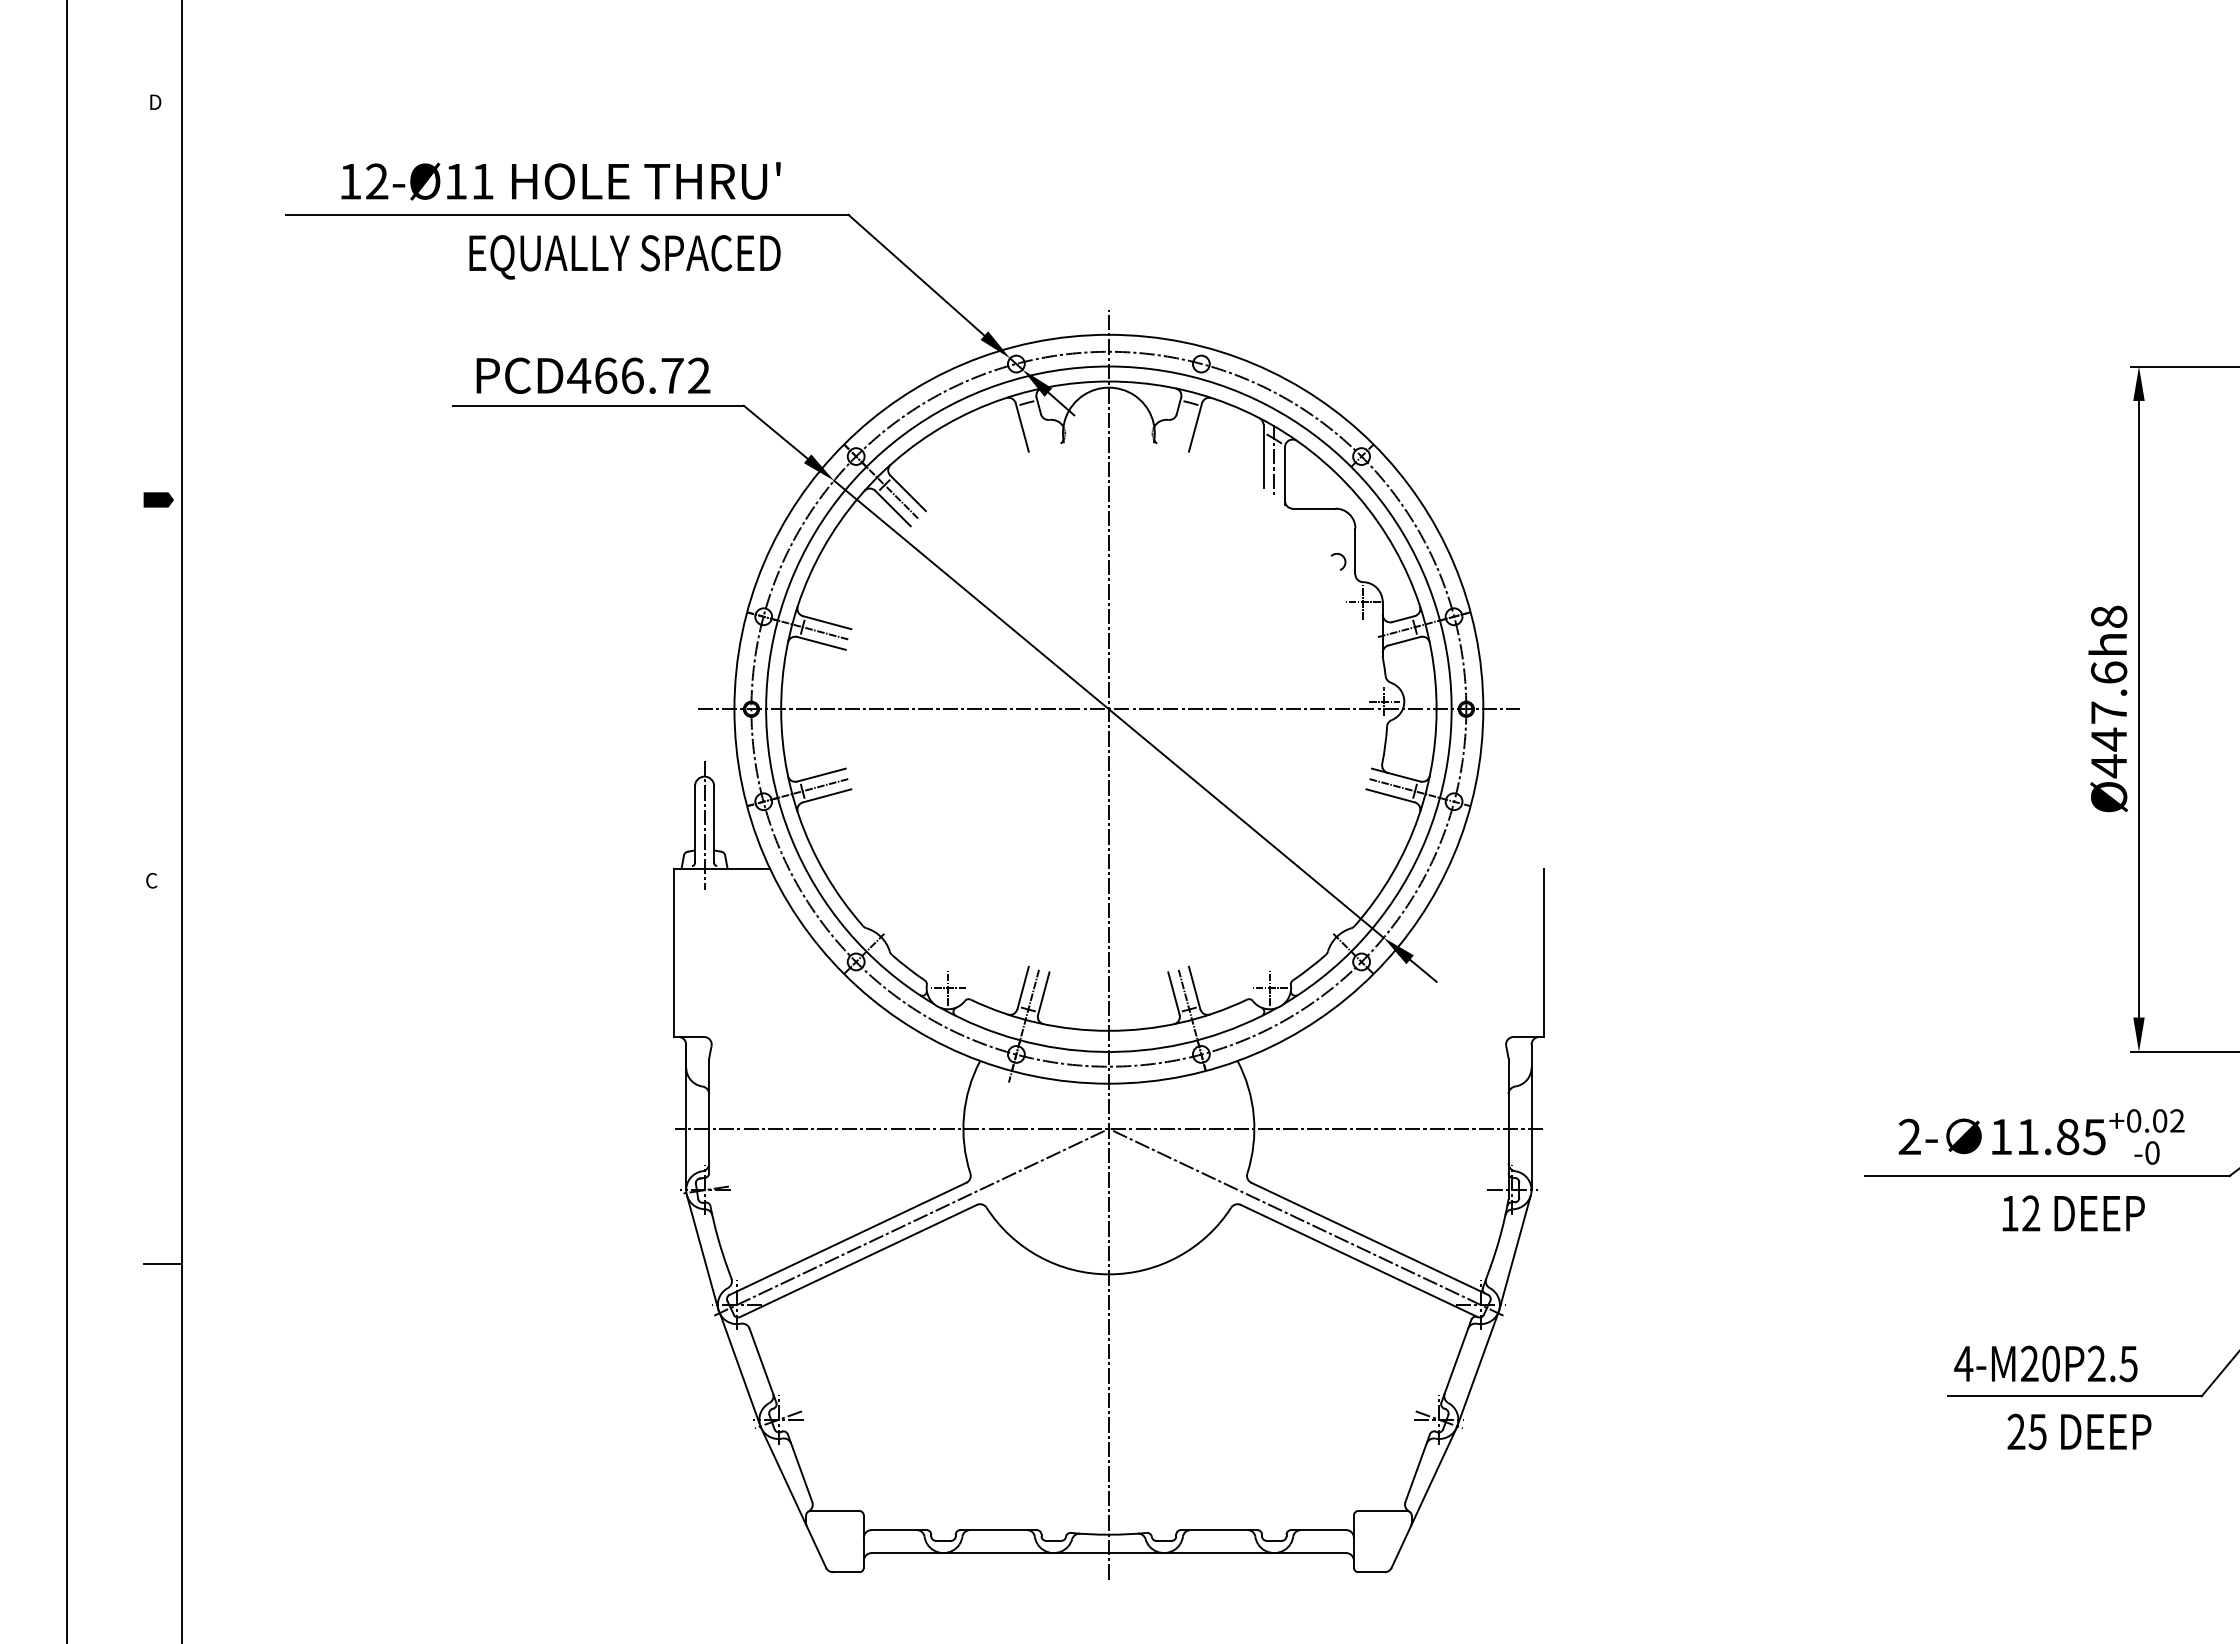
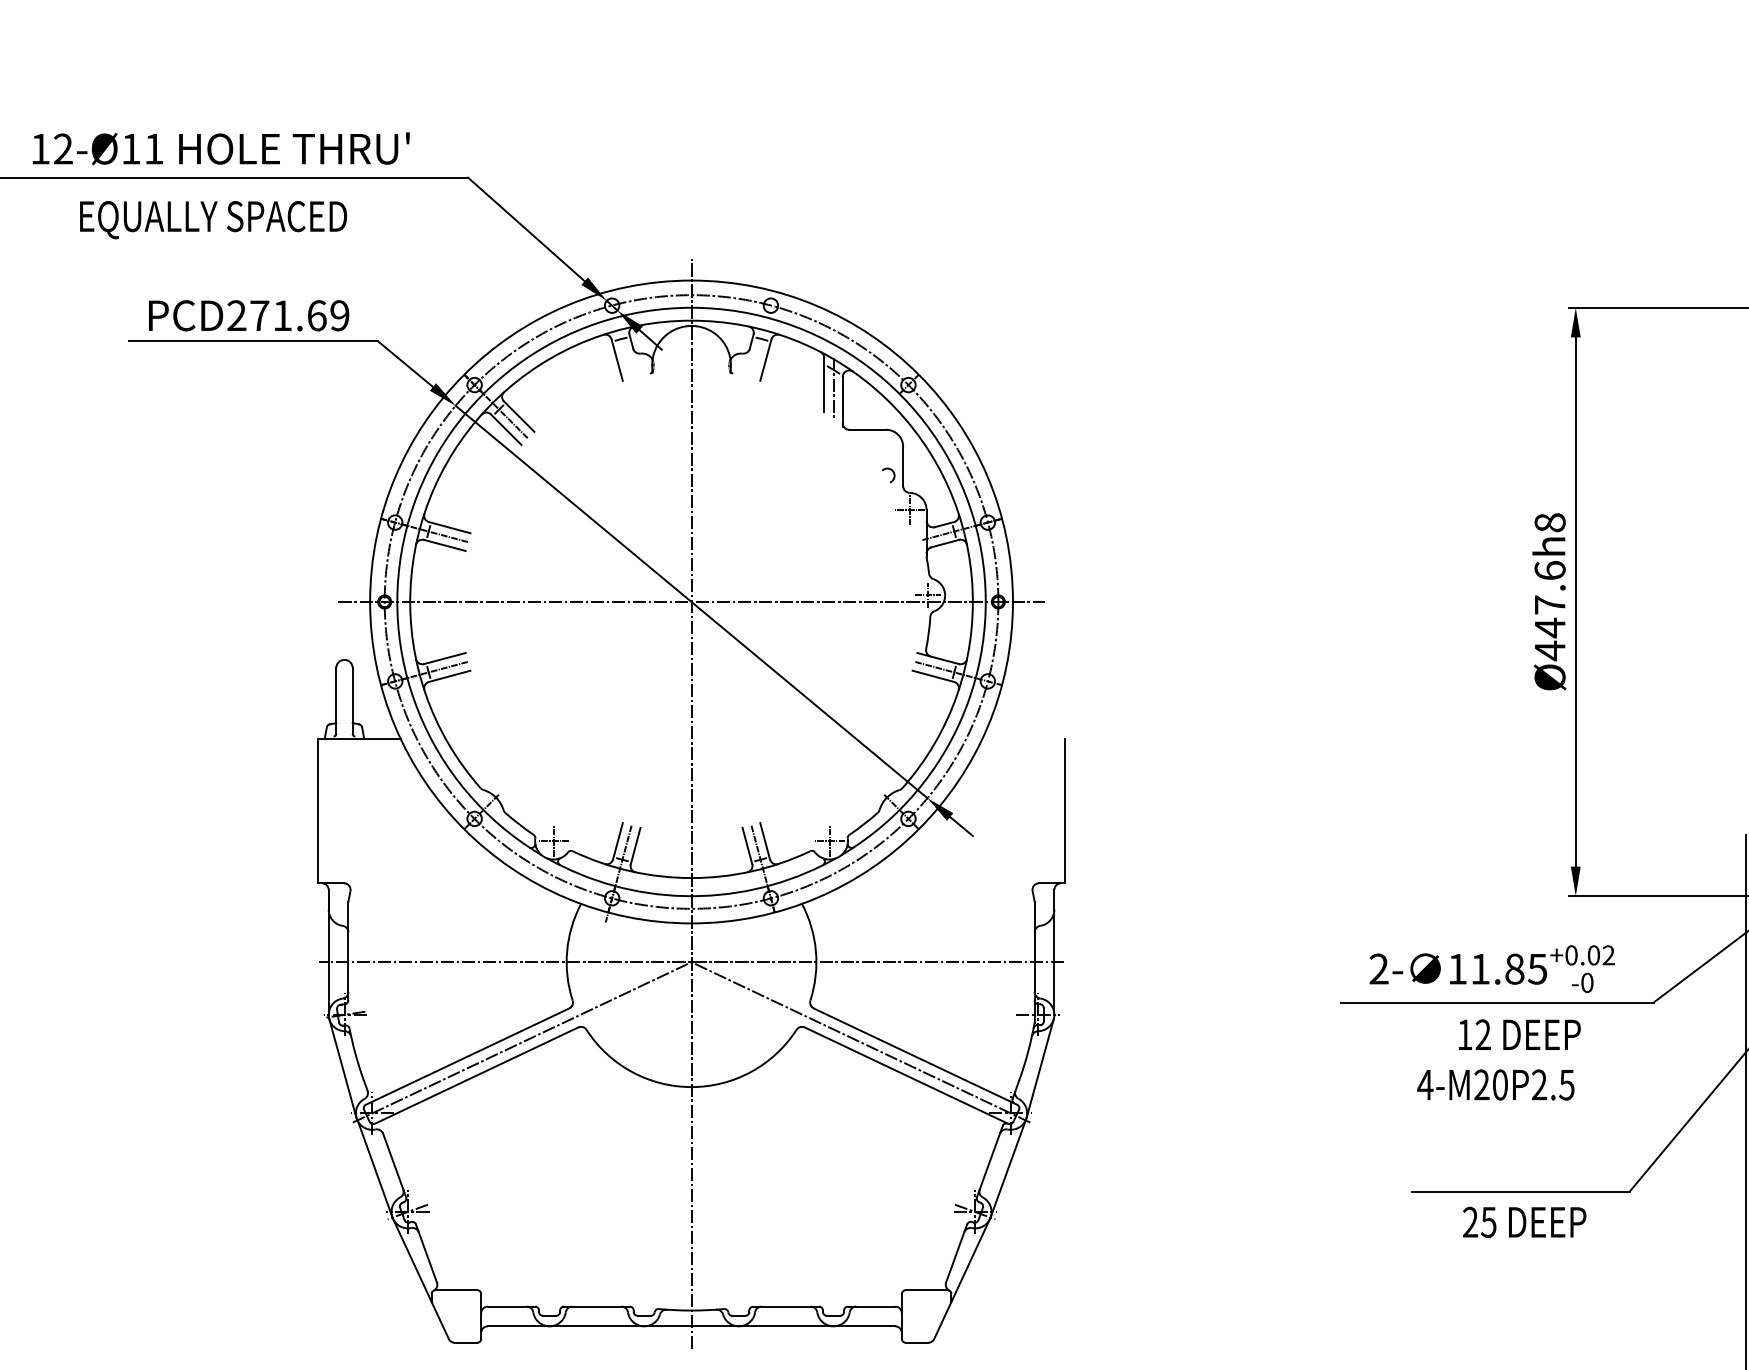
text: (624, 257) -> (213, 220), moved
text: (638, 375) -> (287, 315), PCD466.72 -> PCD271.69
line: (704, 824) -> (344, 700), removed
text: (2045, 1363) -> (1495, 1084), moved

